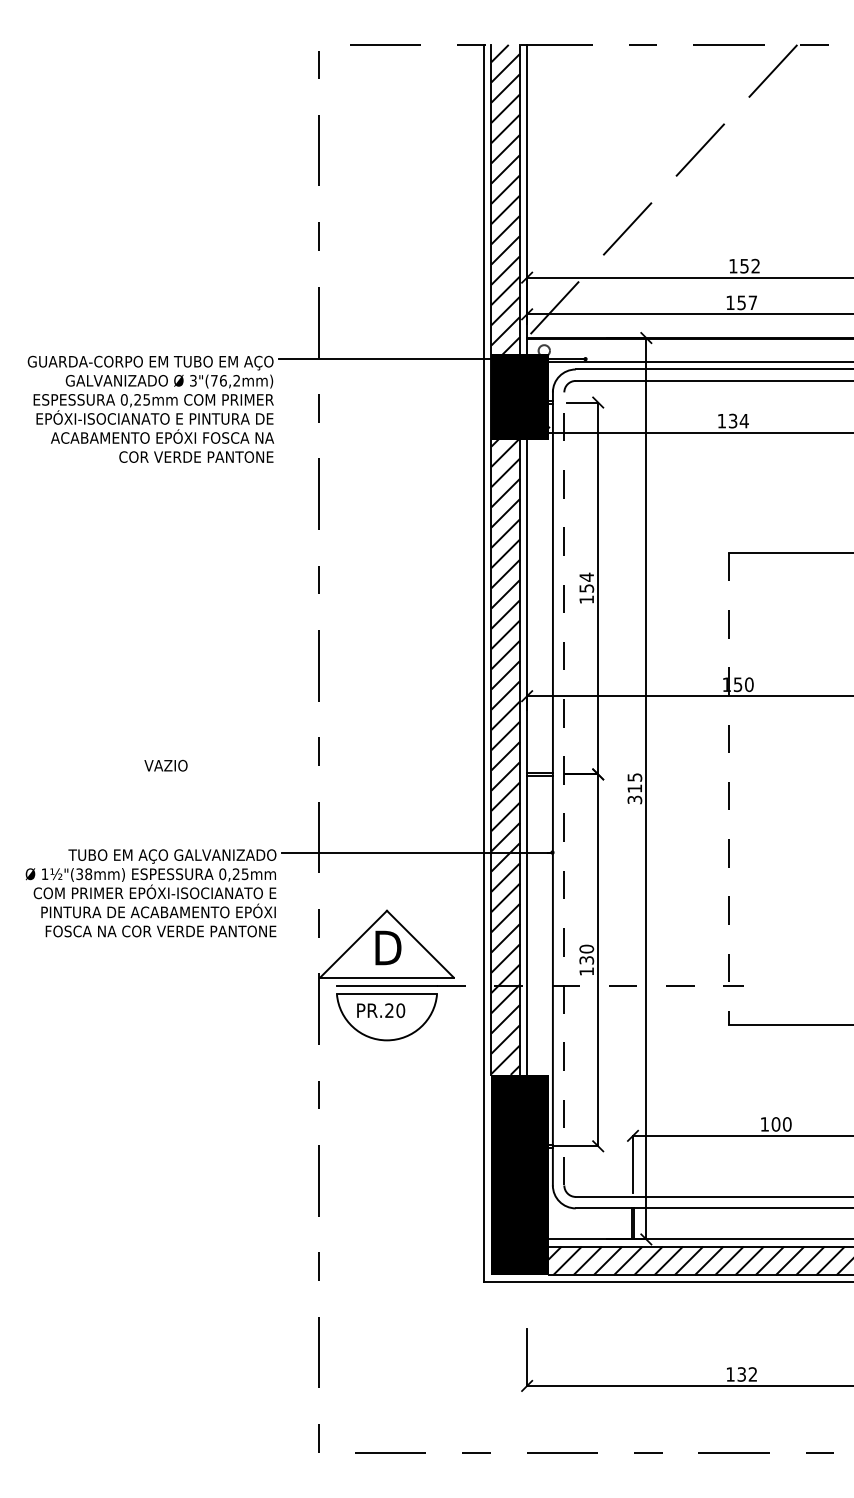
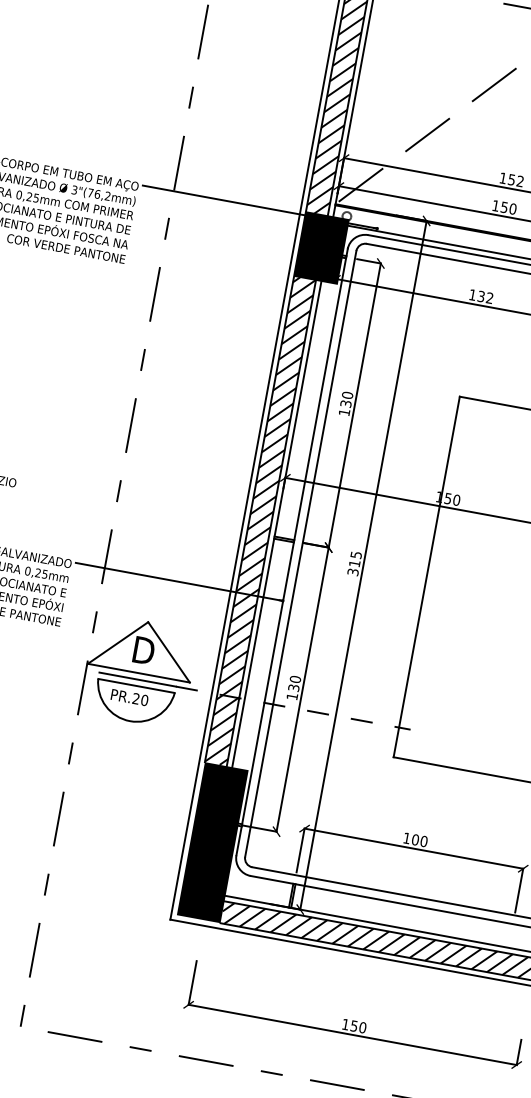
text: (752, 302) -> (512, 208), 157 -> 150
text: (743, 420) -> (489, 297), 134 -> 132
text: (586, 582) -> (346, 399), 154 -> 130
line: (564, 788) -> (300, 553), dashed -> solid
line: (729, 788) -> (427, 576), dashed -> solid
text: (747, 1374) -> (358, 1026), 132 -> 150

